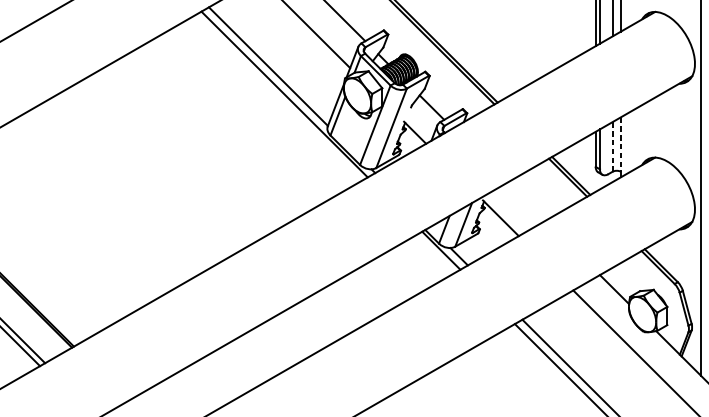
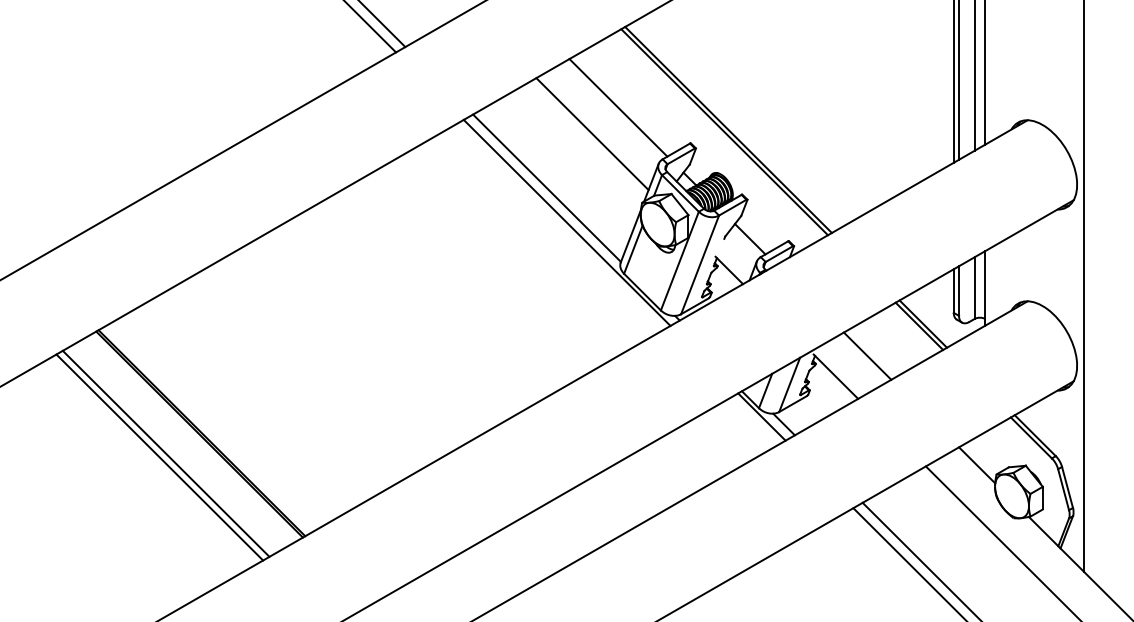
line: (621, 144) -> (985, 285), dashed -> solid
line: (612, 147) -> (974, 288), dashed -> solid
line: (526, 201) -> (867, 355), added

